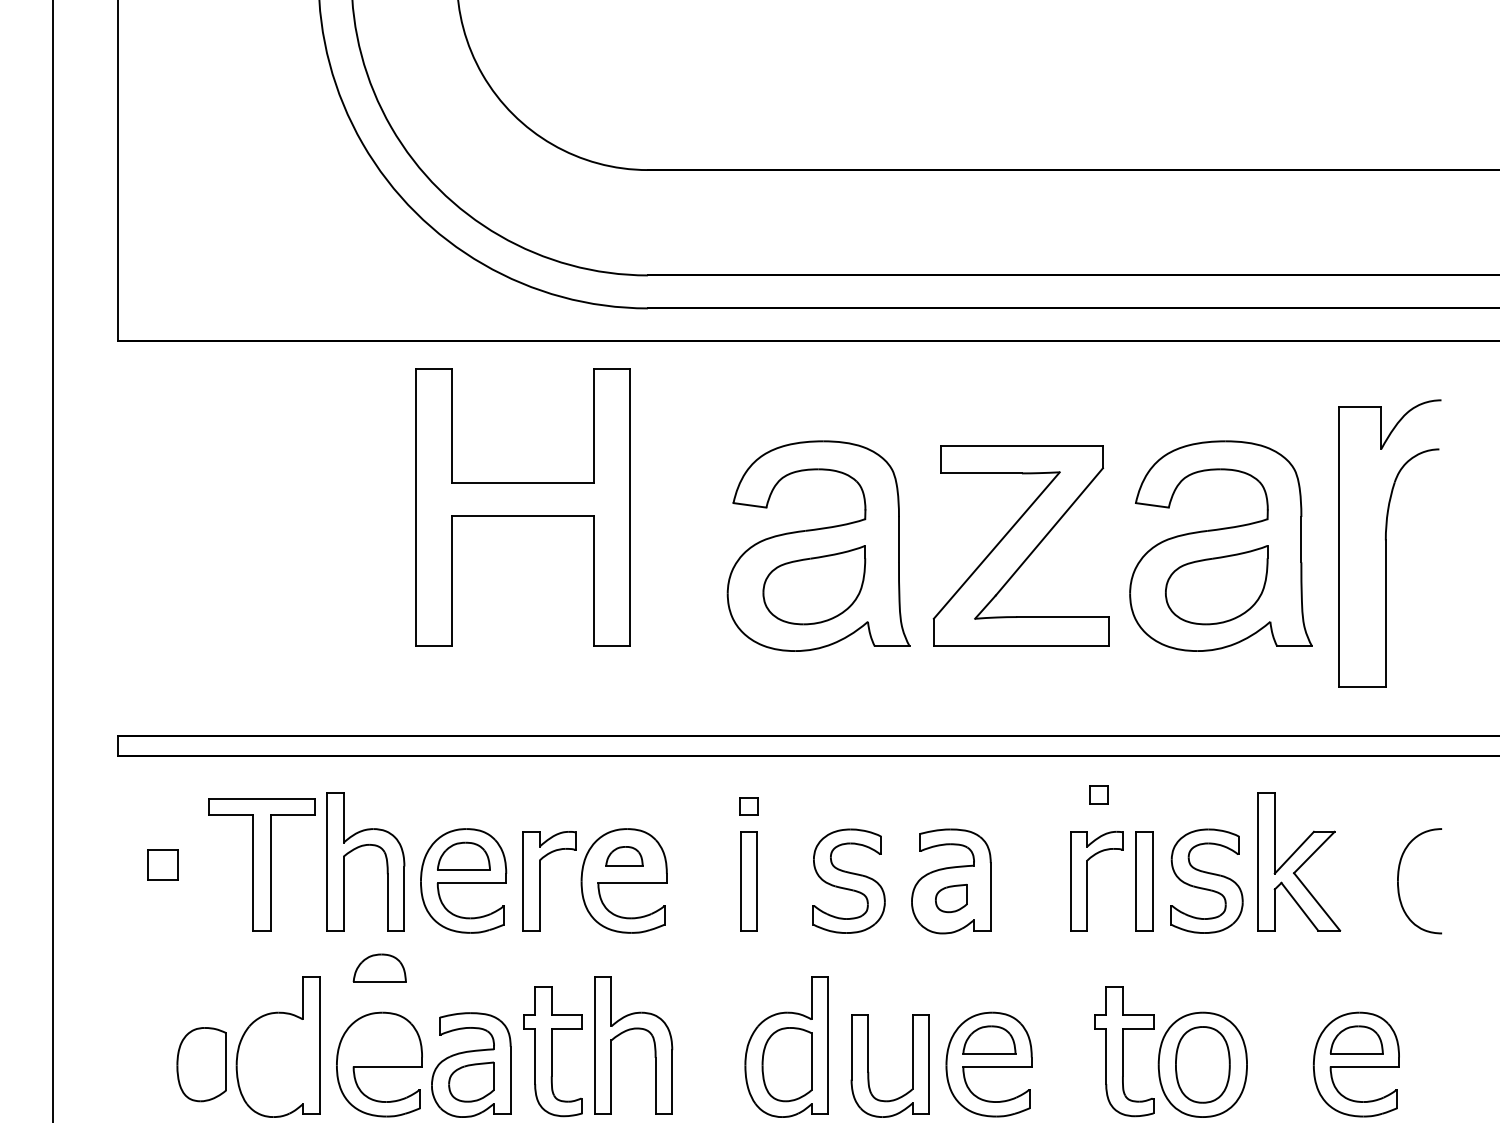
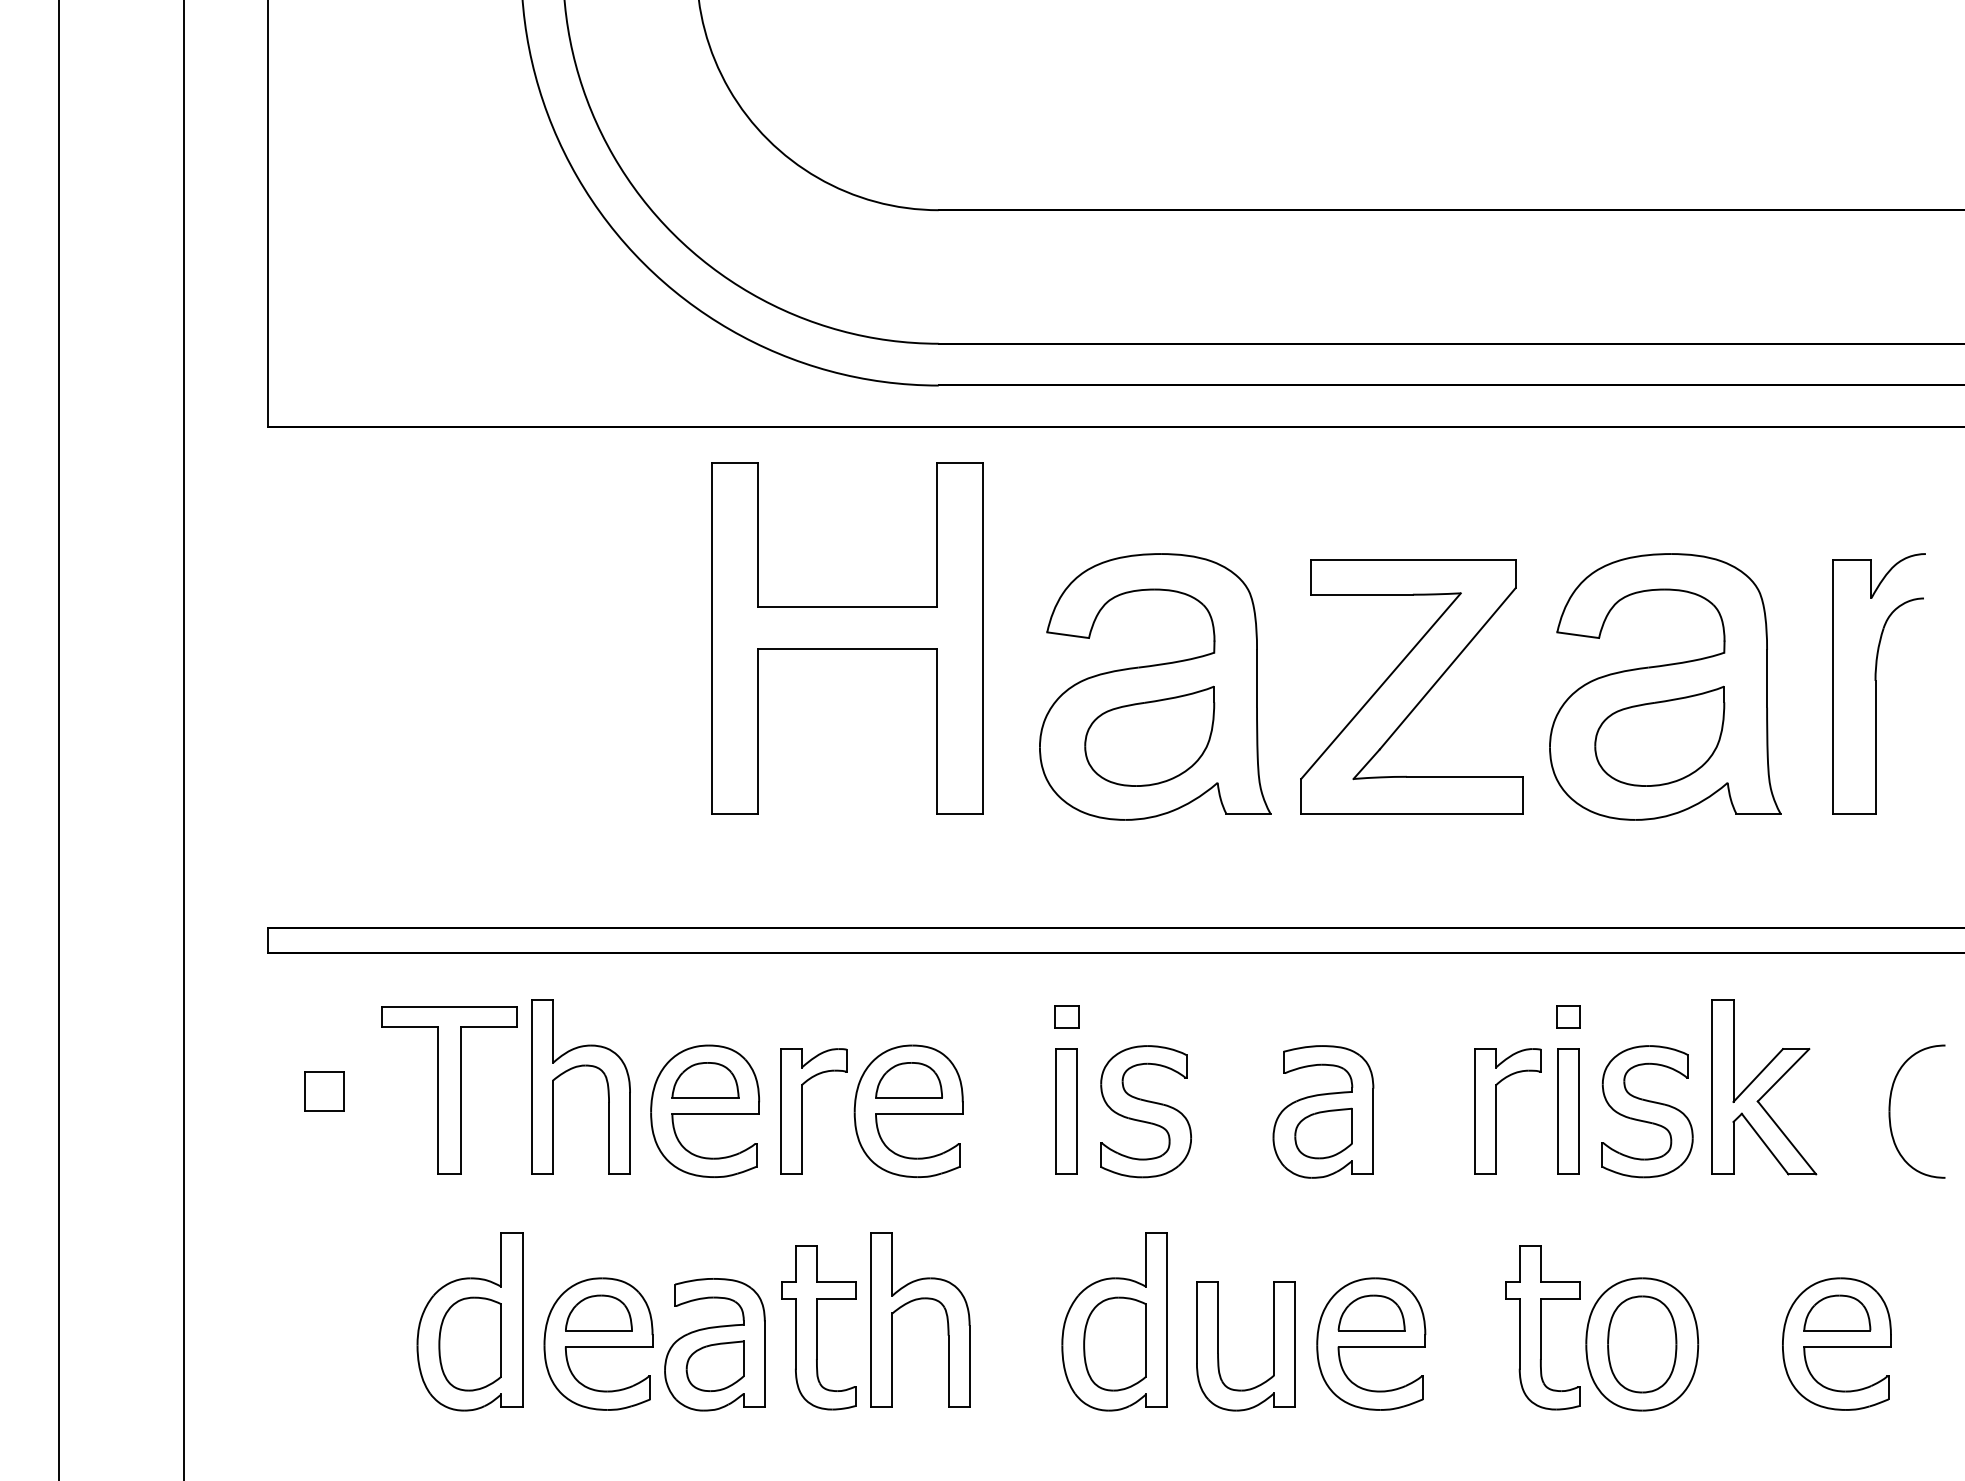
part: (523, 507) -> (847, 638), moved
part: (1389, 543) -> (1878, 683), size x0.71
part: (1098, 794) -> (1568, 1016), moved
part: (624, 856) -> (908, 1080), size x1.43
part: (848, 881) -> (1145, 1111), moved
part: (951, 898) -> (1323, 1133), size x1.43
part: (379, 967) -> (598, 1312), moved
part: (201, 1064) -> (469, 1343), moved

